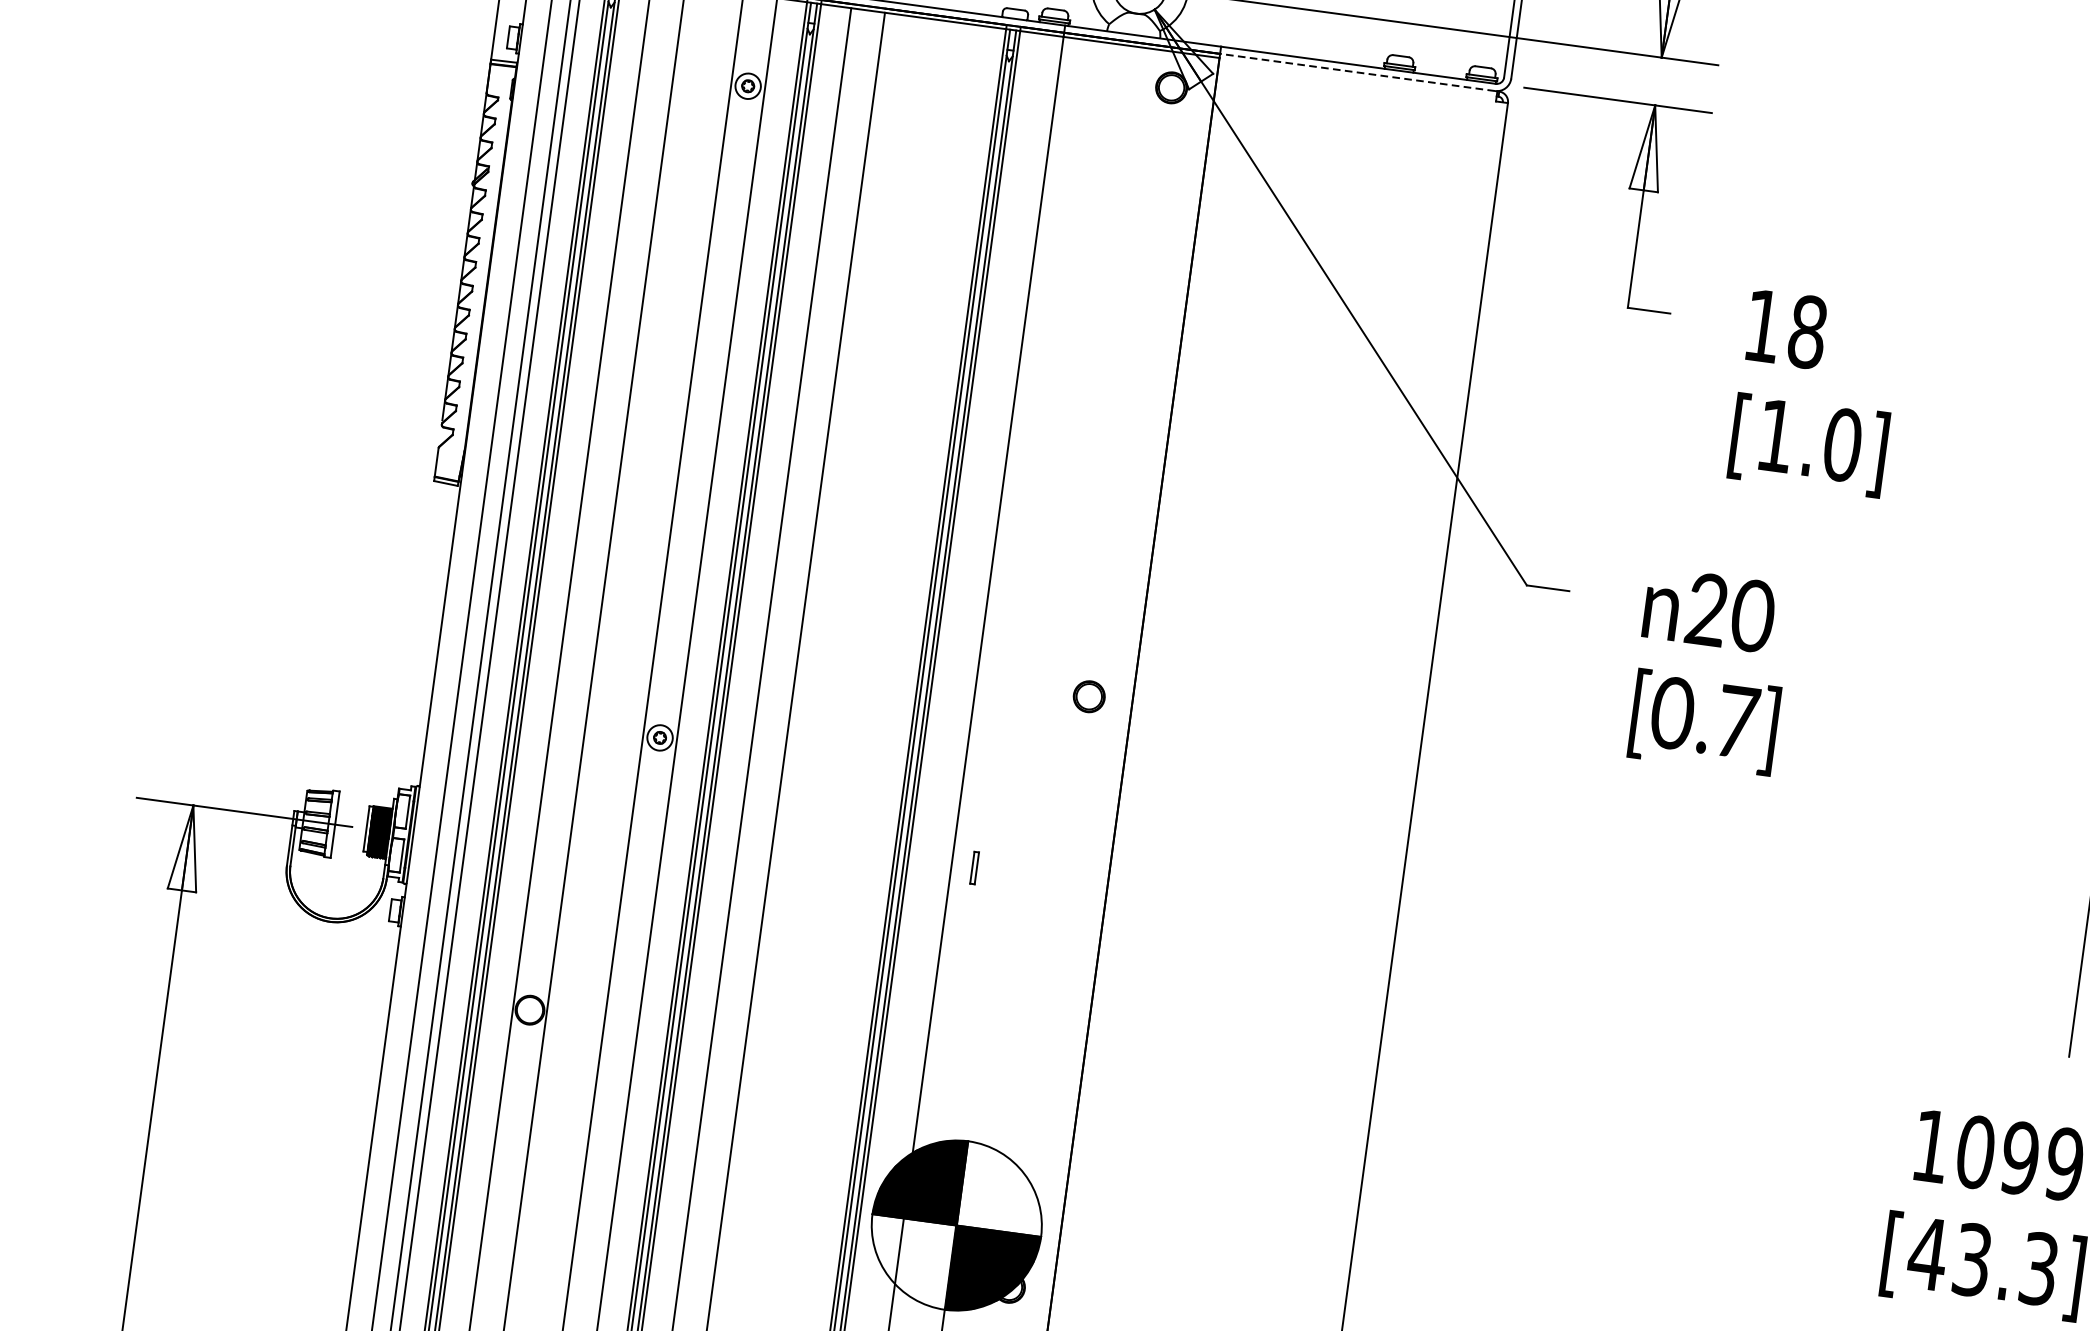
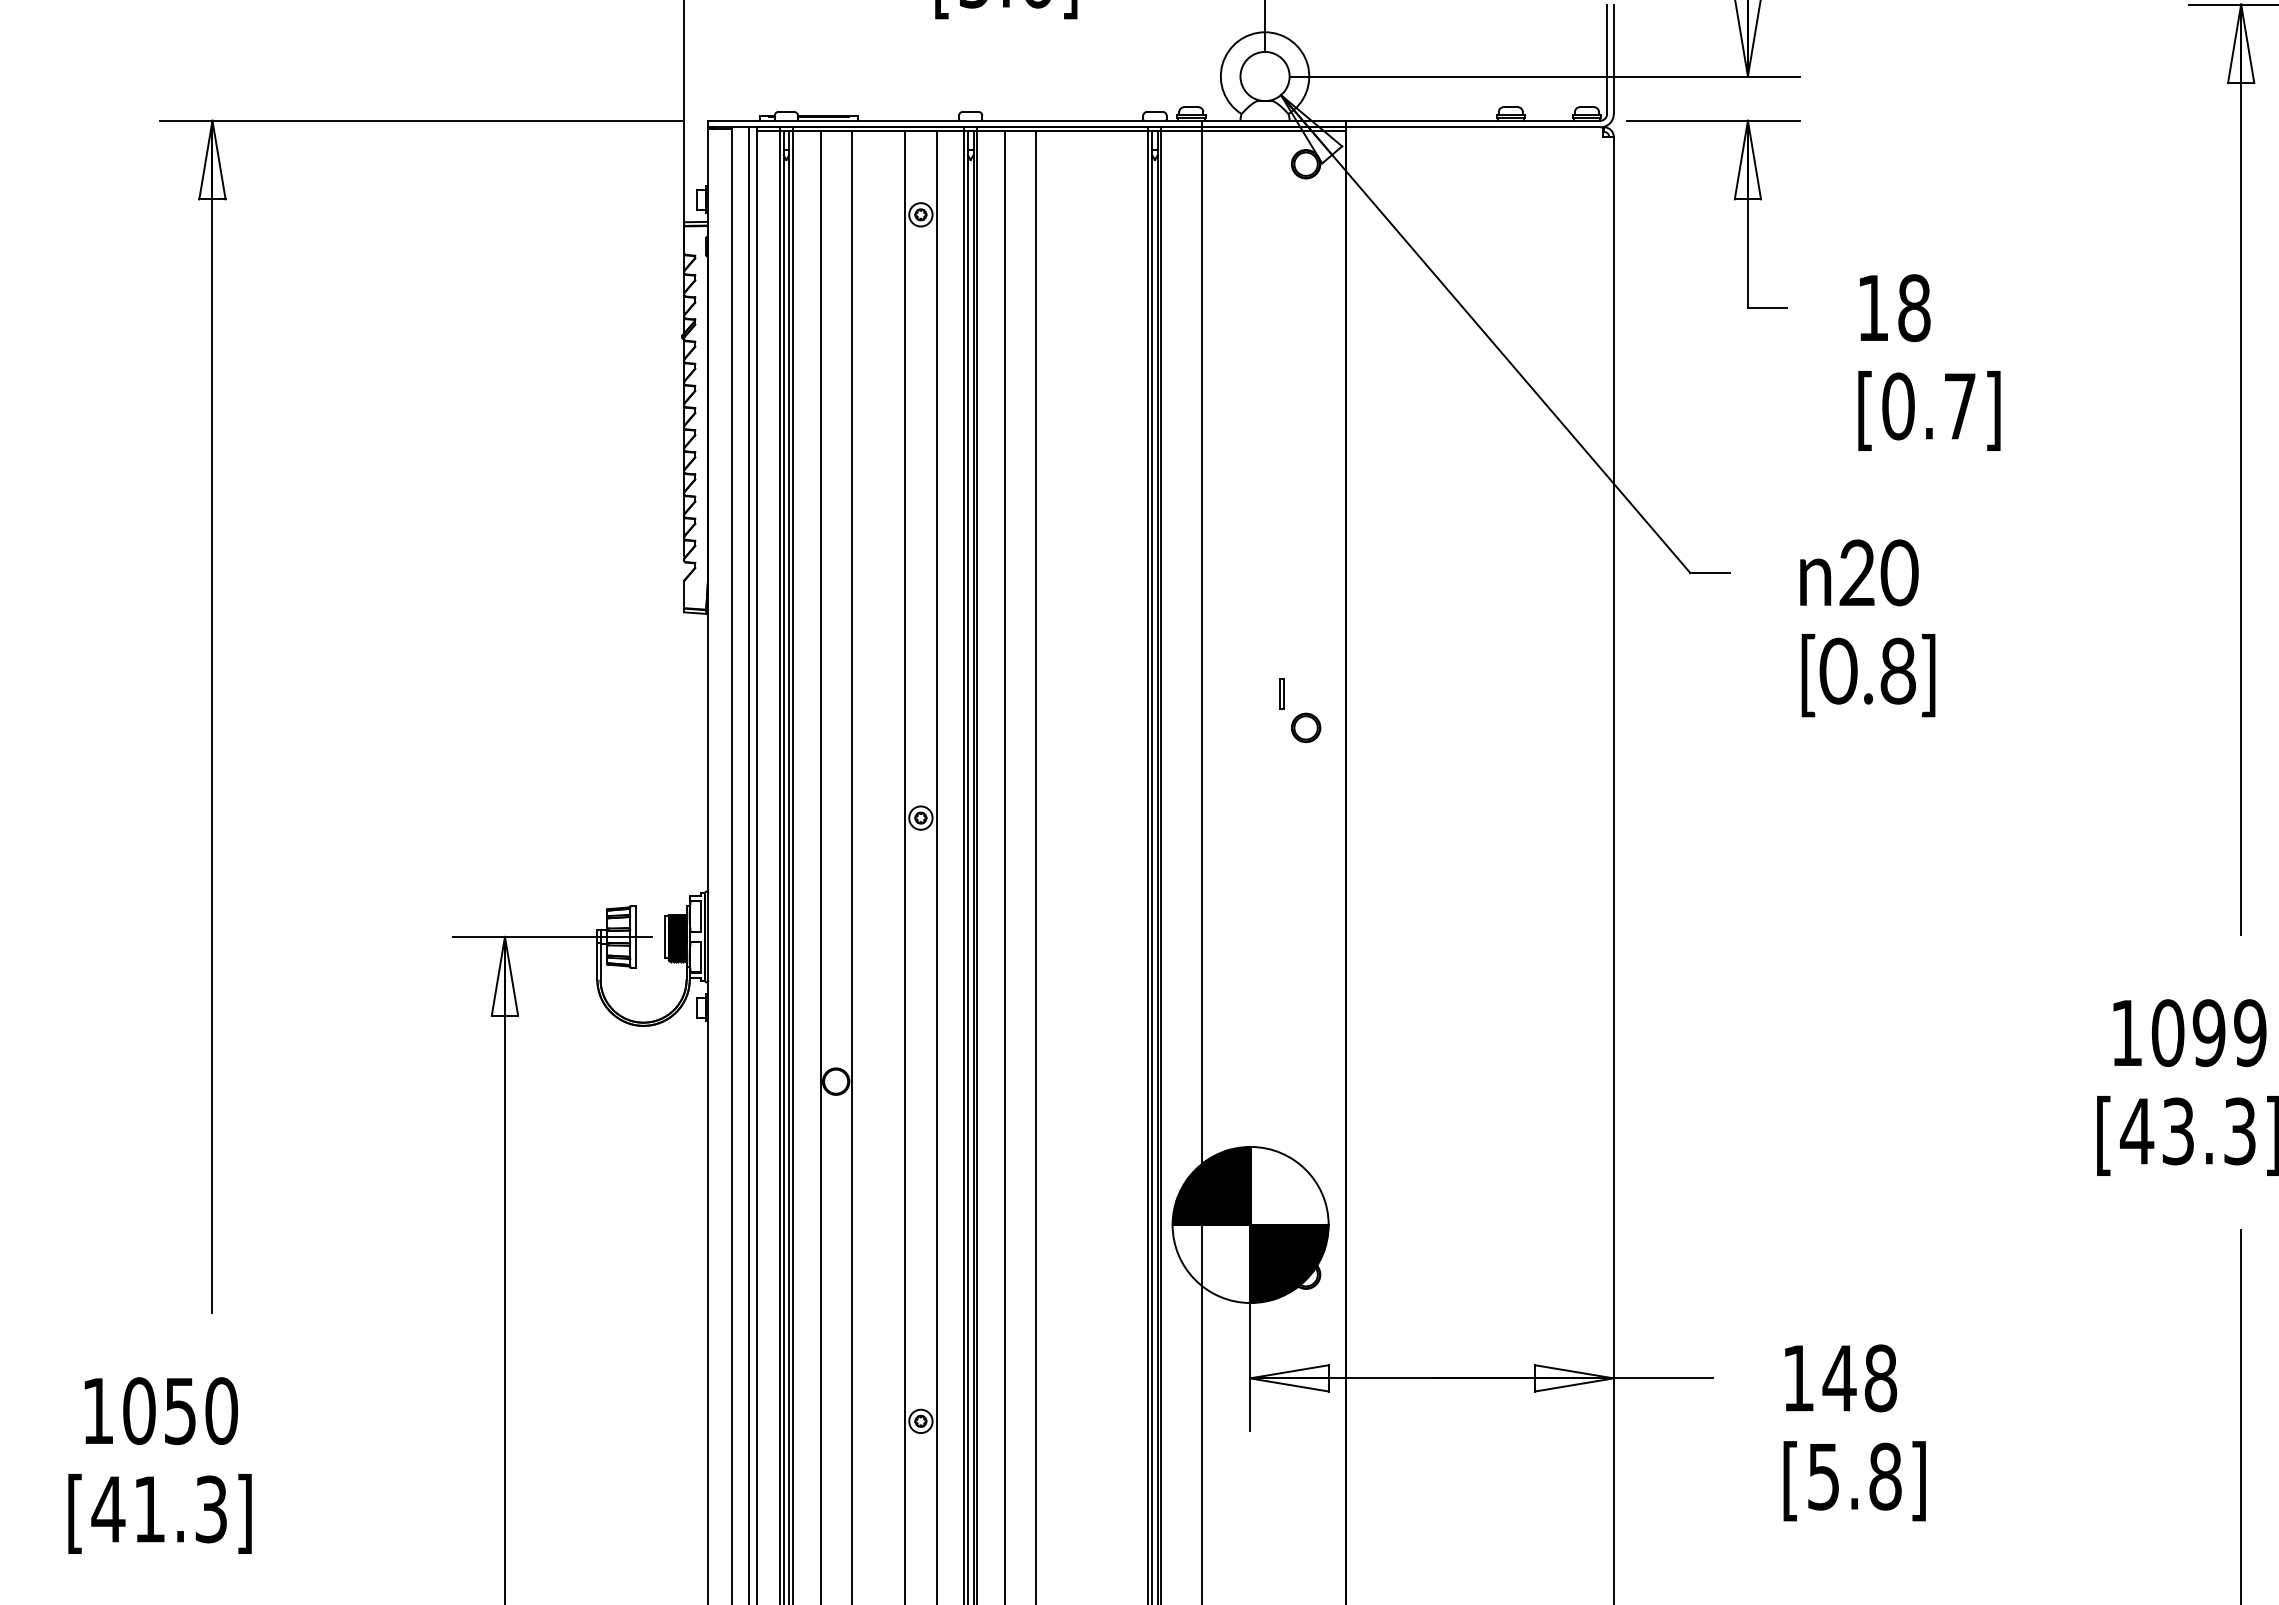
line: (1356, 72) -> (1472, 127), dashed -> solid
text: (1809, 440) -> (1929, 406), [1.0] -> [0.7]
text: (1737, 721) -> (1898, 670), [0.7] -> [0.8]
part: (974, 867) -> (1281, 693), moved

